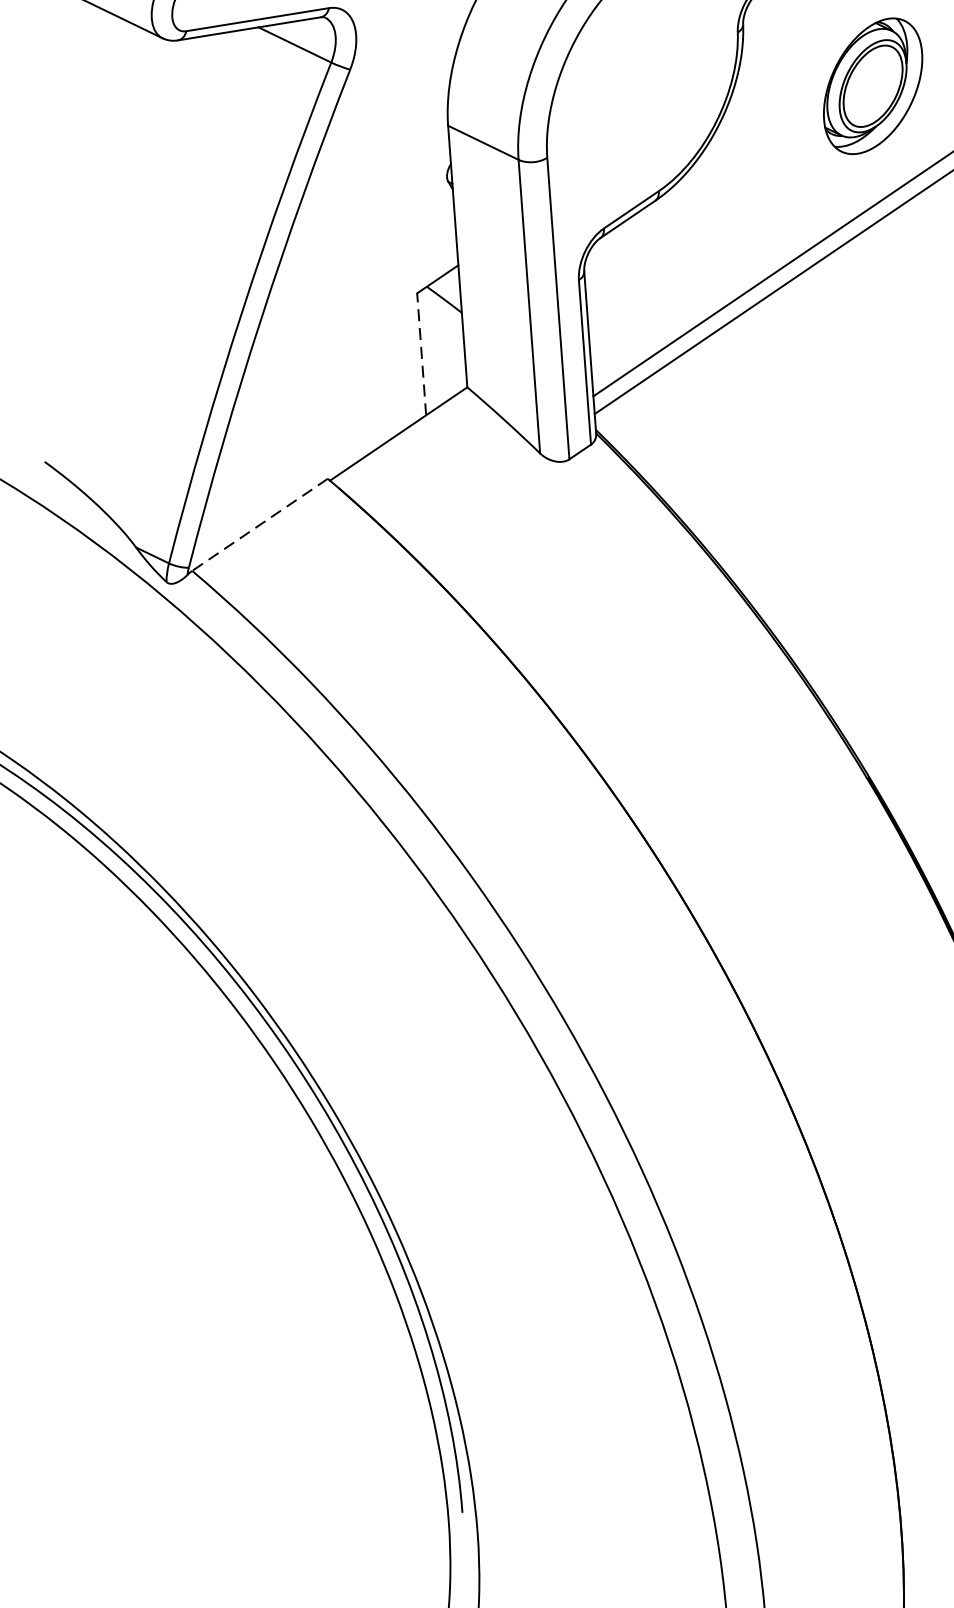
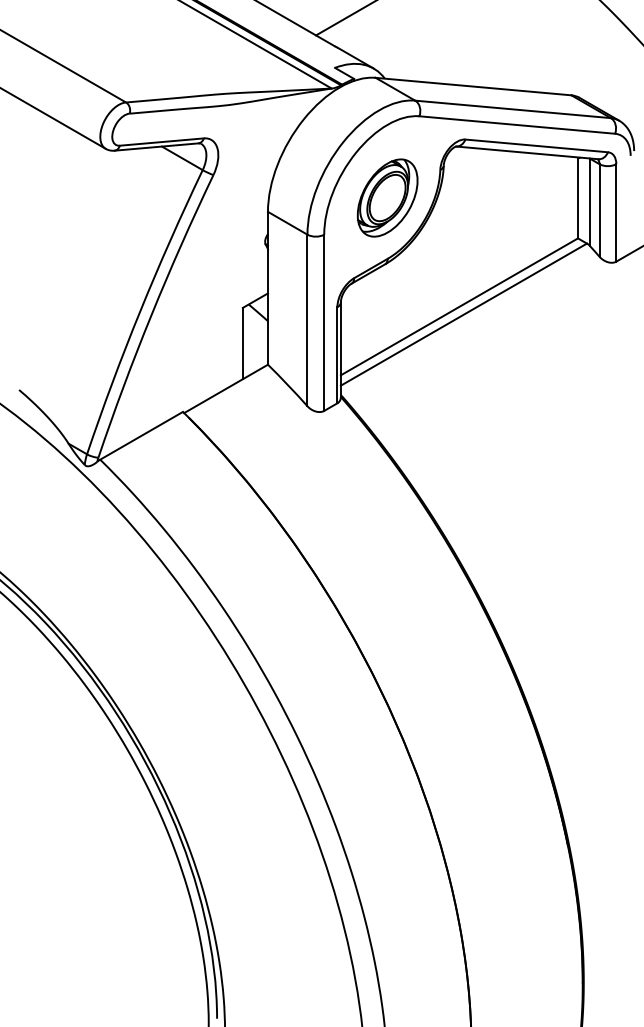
part: (872, 85) -> (387, 197), moved
line: (421, 354) -> (242, 343), dashed -> solid
line: (259, 524) -> (141, 435), dashed -> solid

